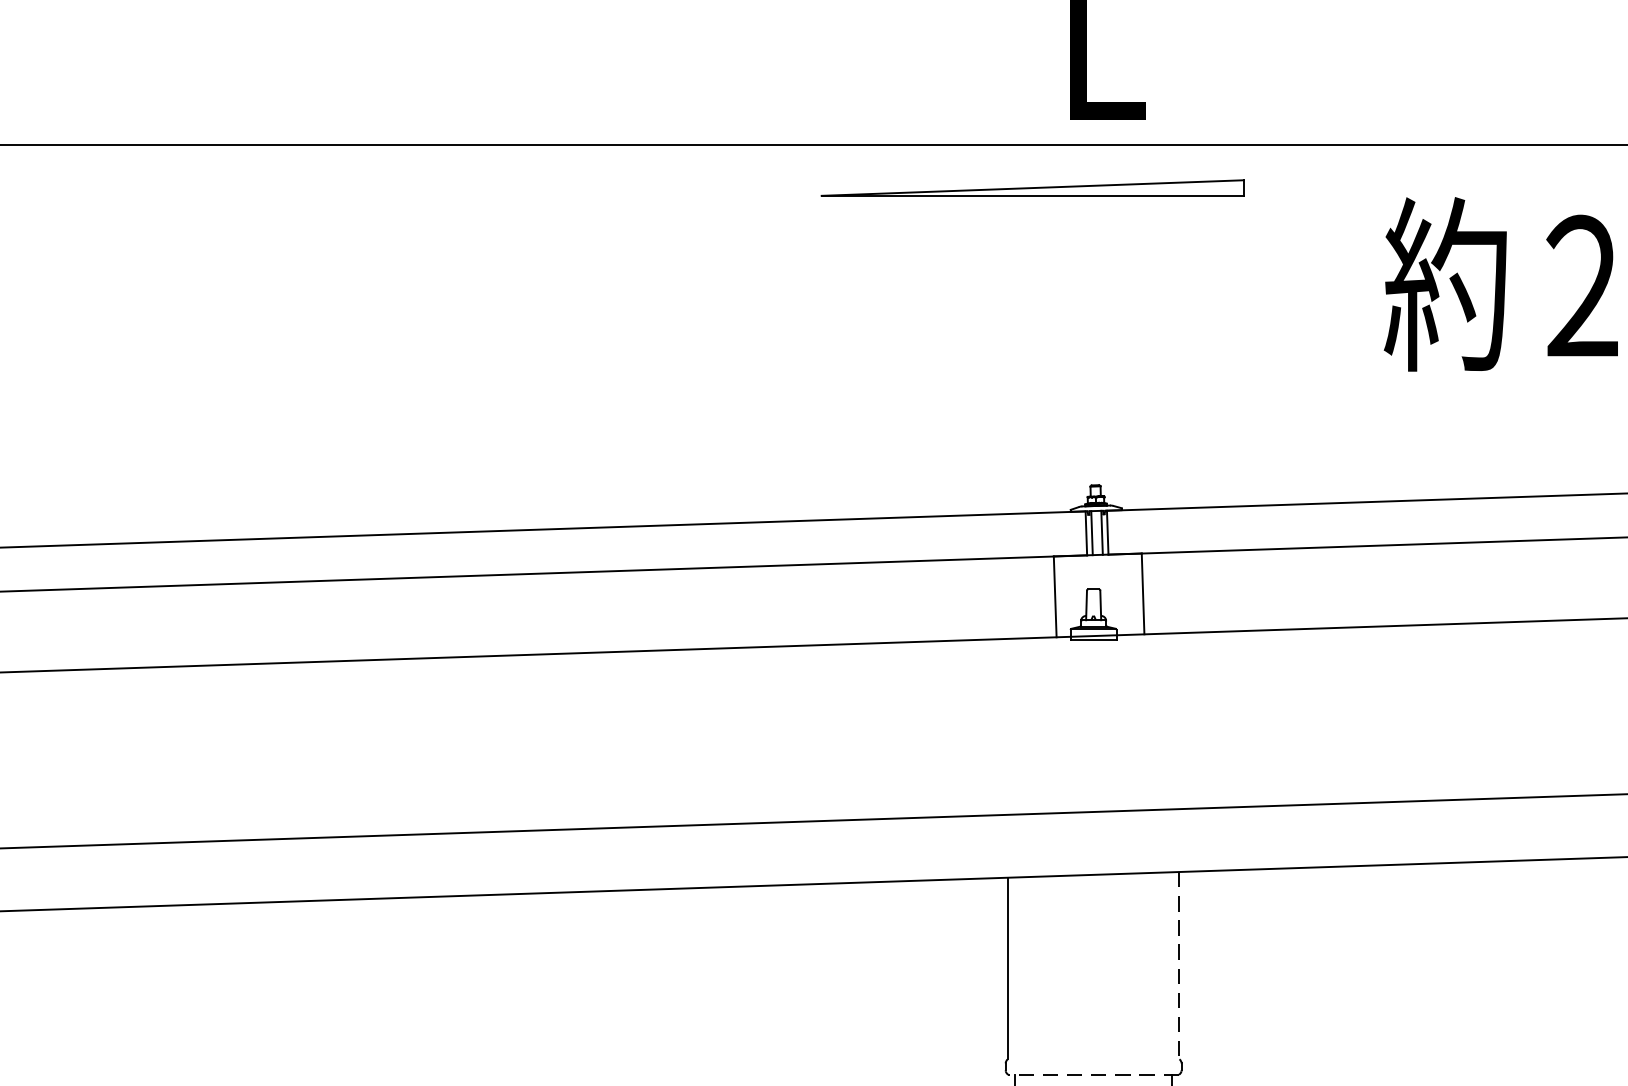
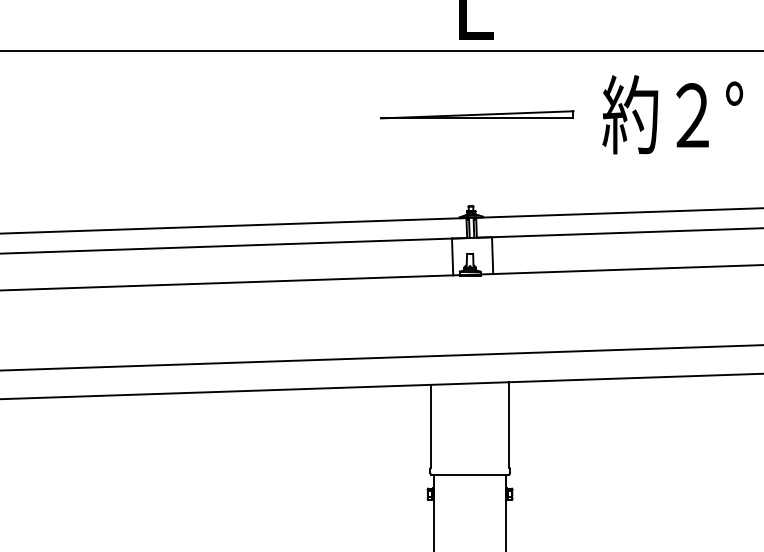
part: (1032, 187) -> (477, 114), moved
line: (1180, 964) -> (509, 424), dashed -> solid
line: (1094, 1074) -> (470, 474), dashed -> solid

